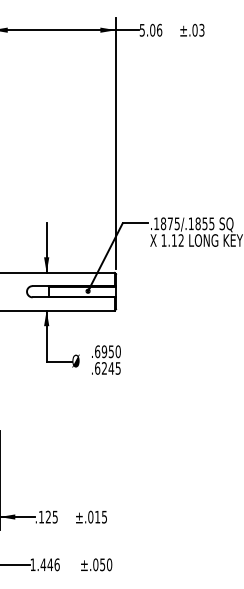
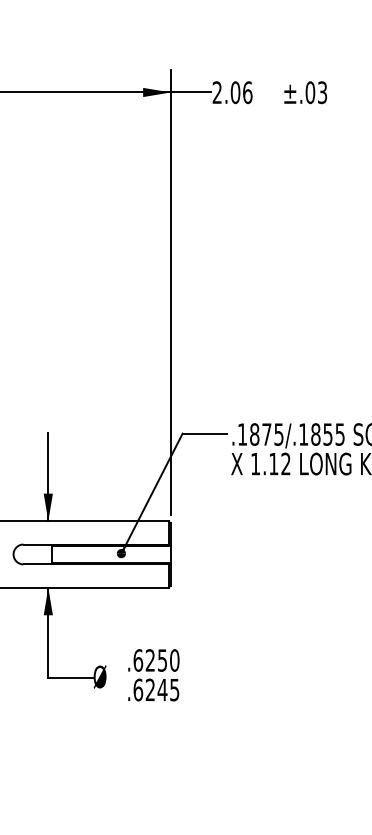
text: (141, 29) -> (215, 91), 5.06 -> 2.06
text: (104, 351) -> (150, 660), .6950 -> .6250

